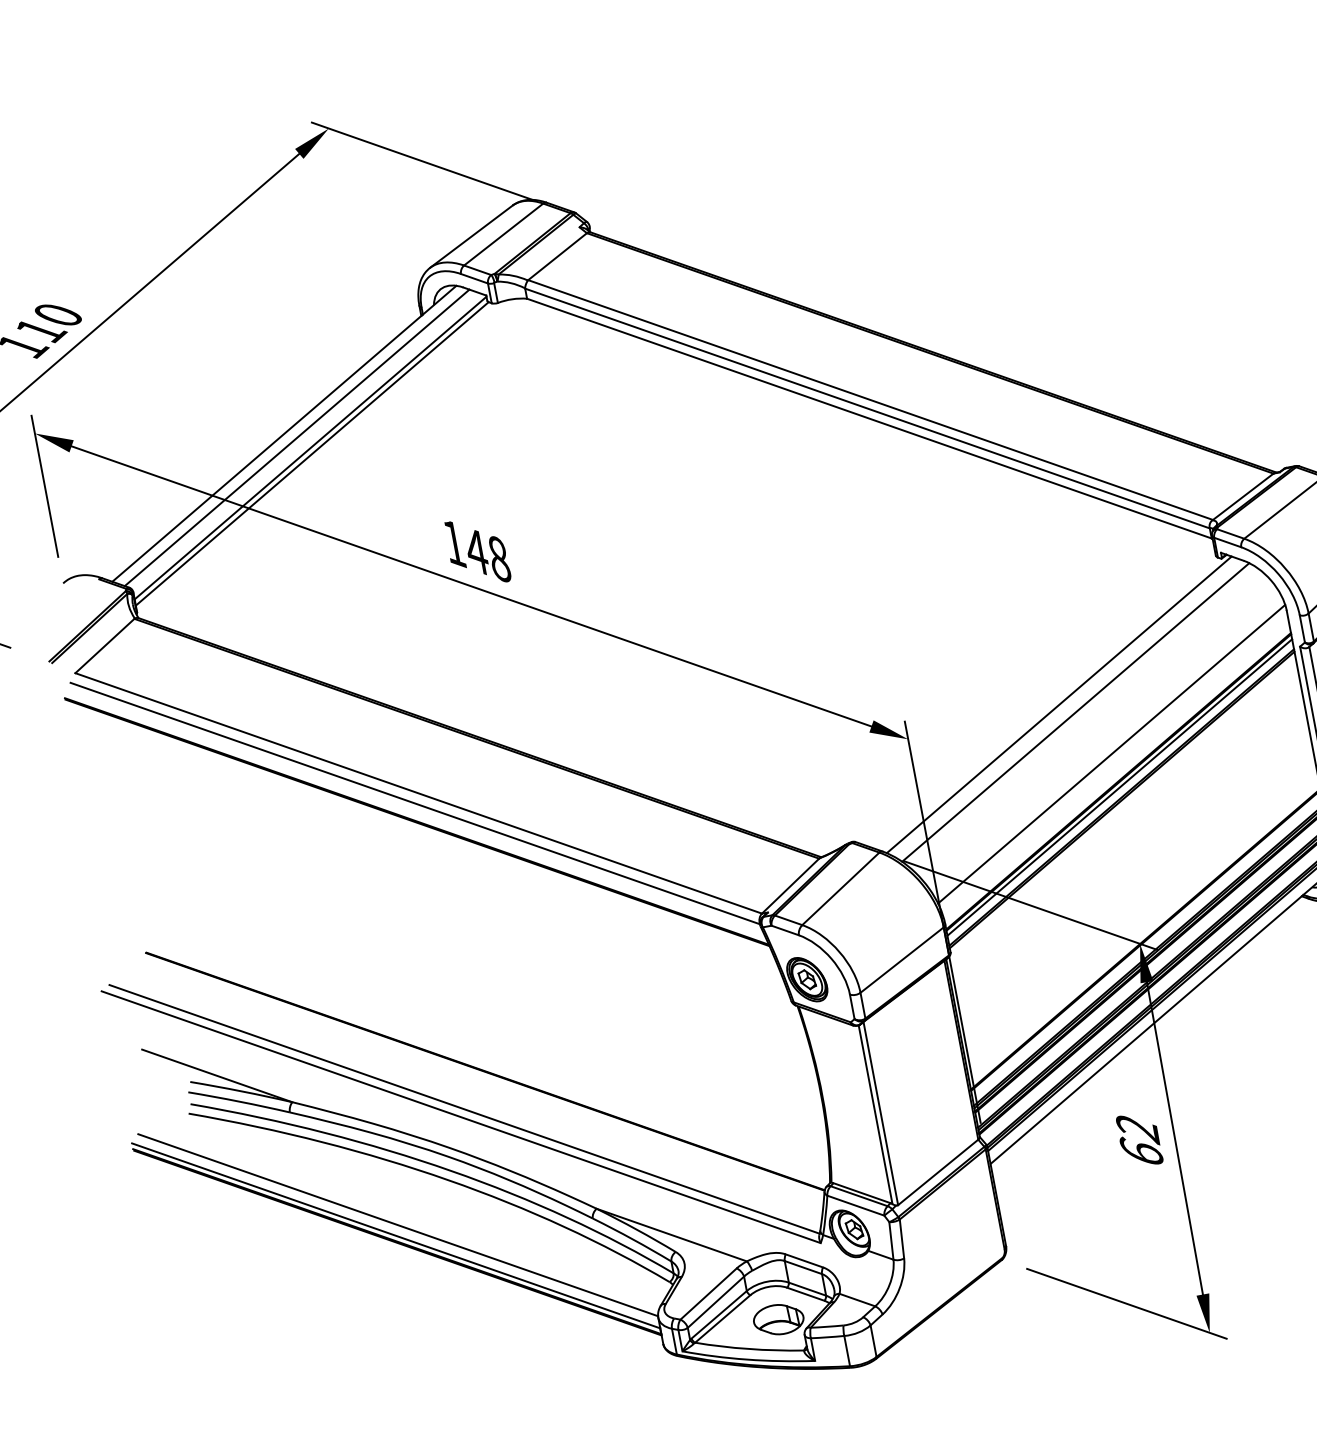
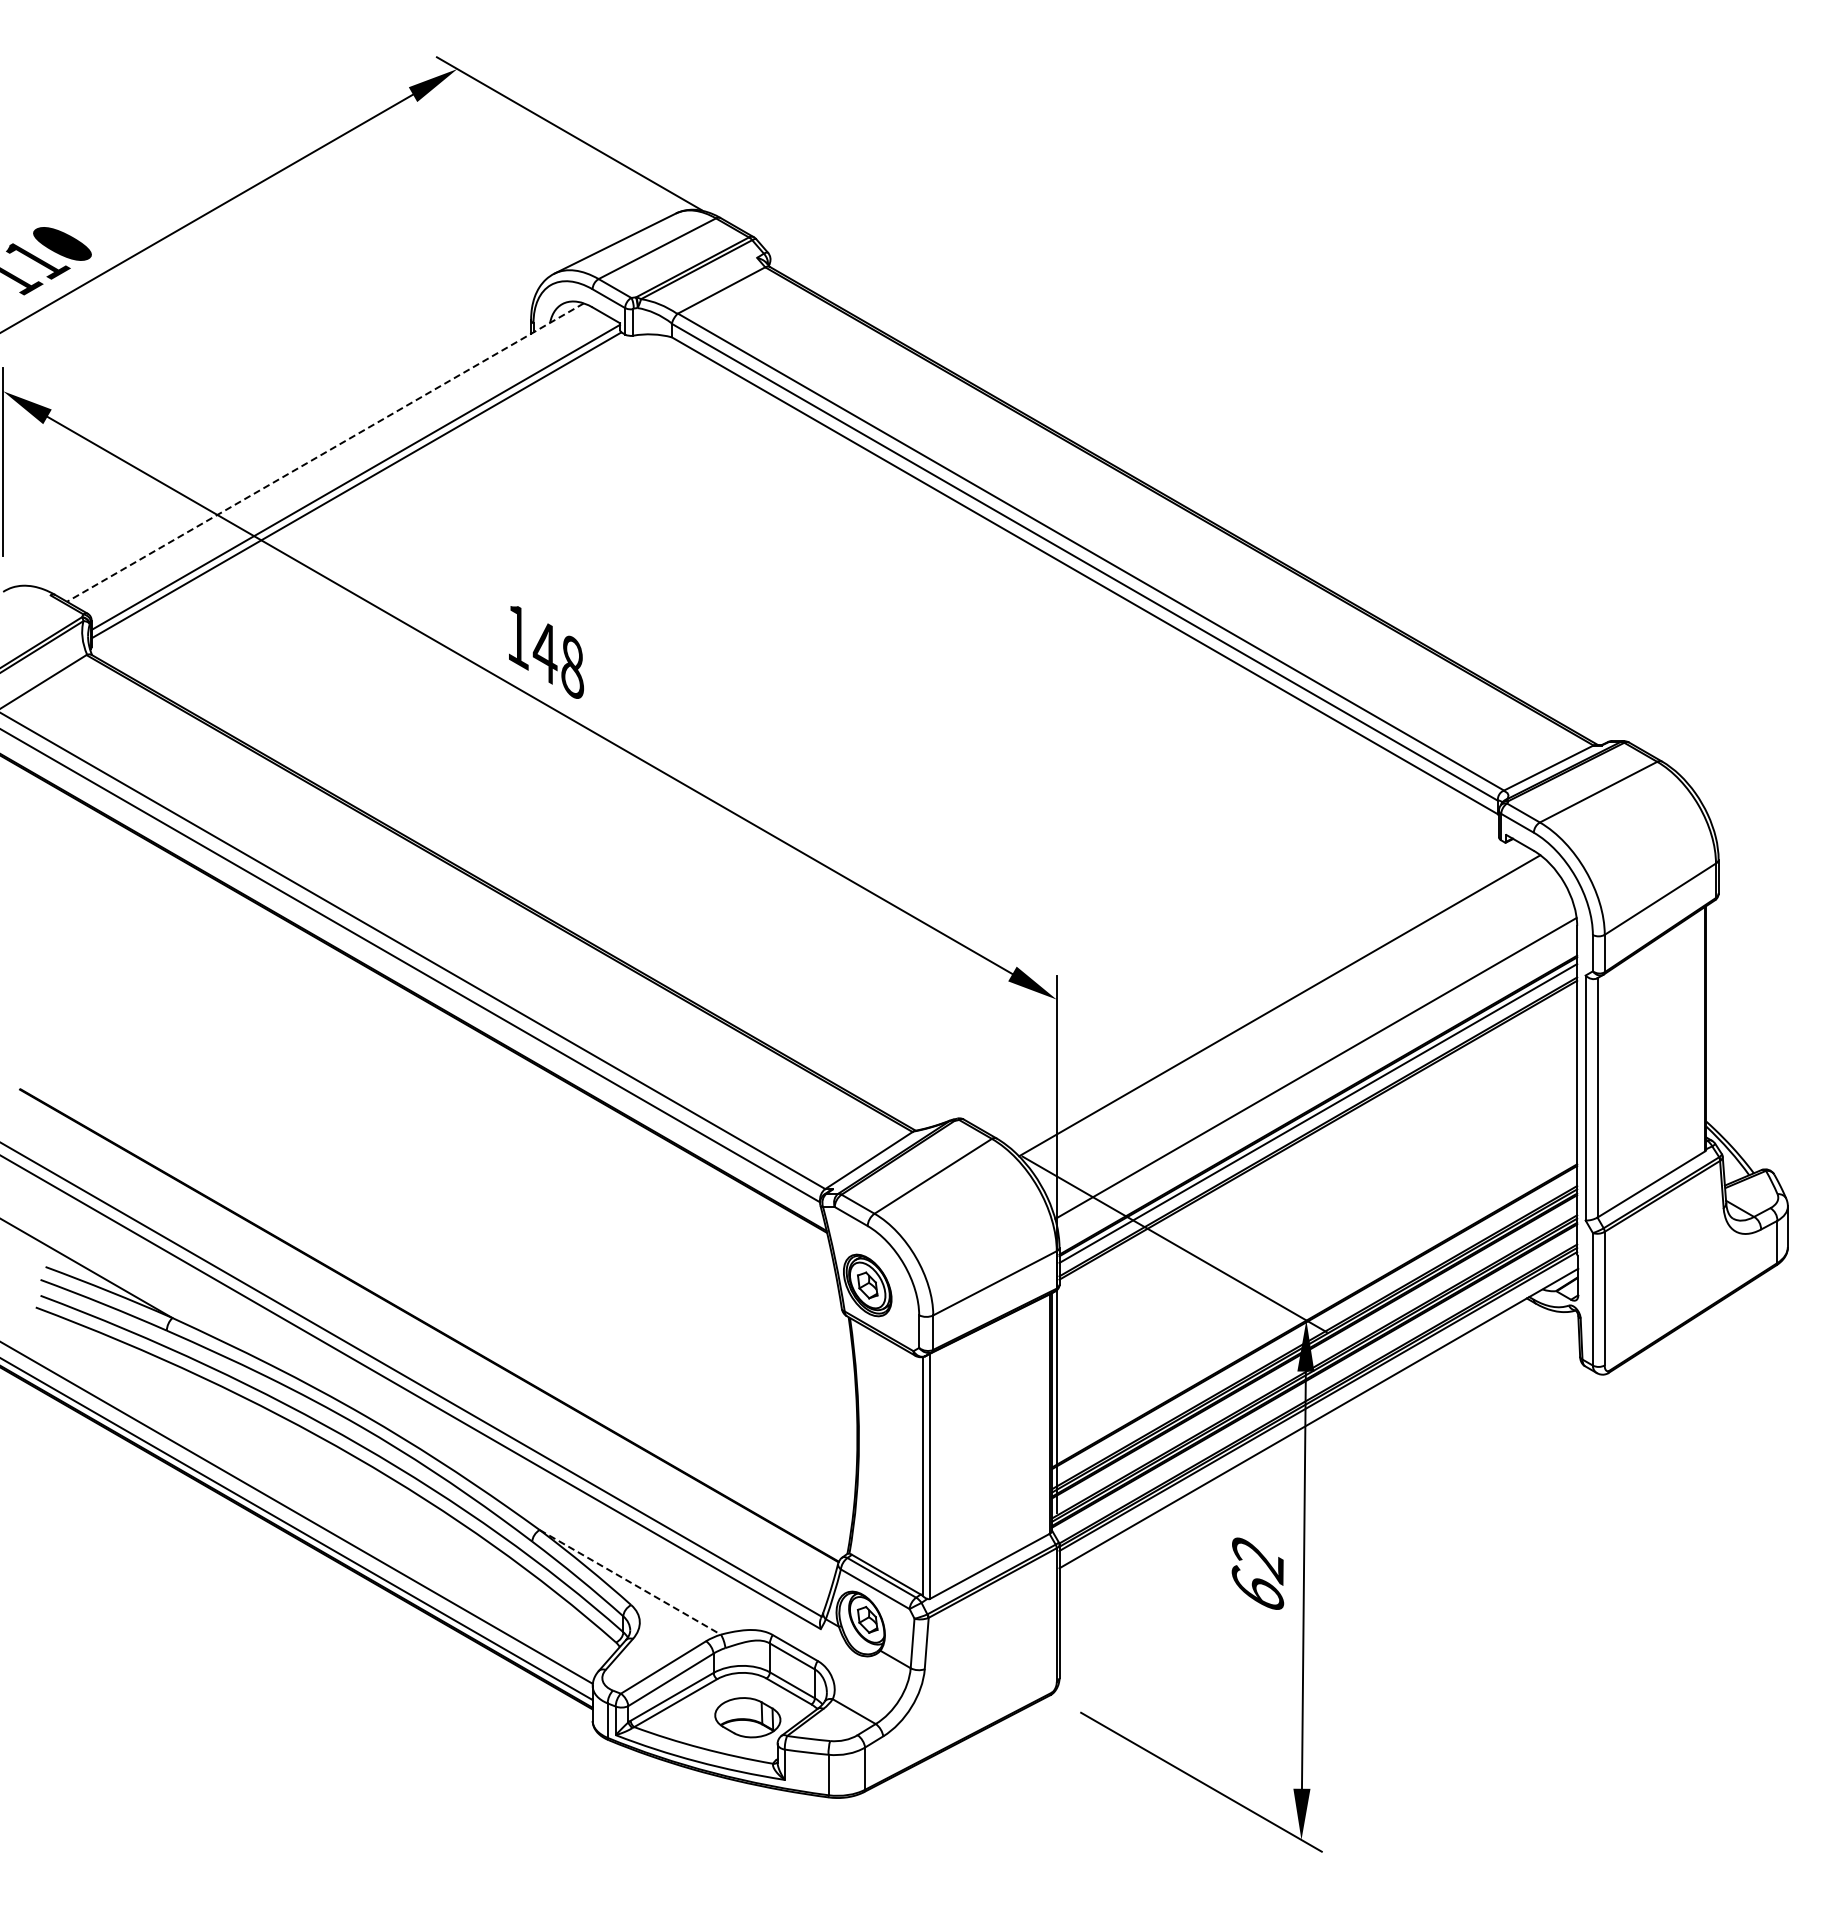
line: (284, 433) -> (325, 452), solid -> dashed
line: (296, 437) -> (340, 460), removed
line: (1059, 704) -> (1260, 991), removed
line: (671, 1235) -> (630, 1582), solid -> dashed

